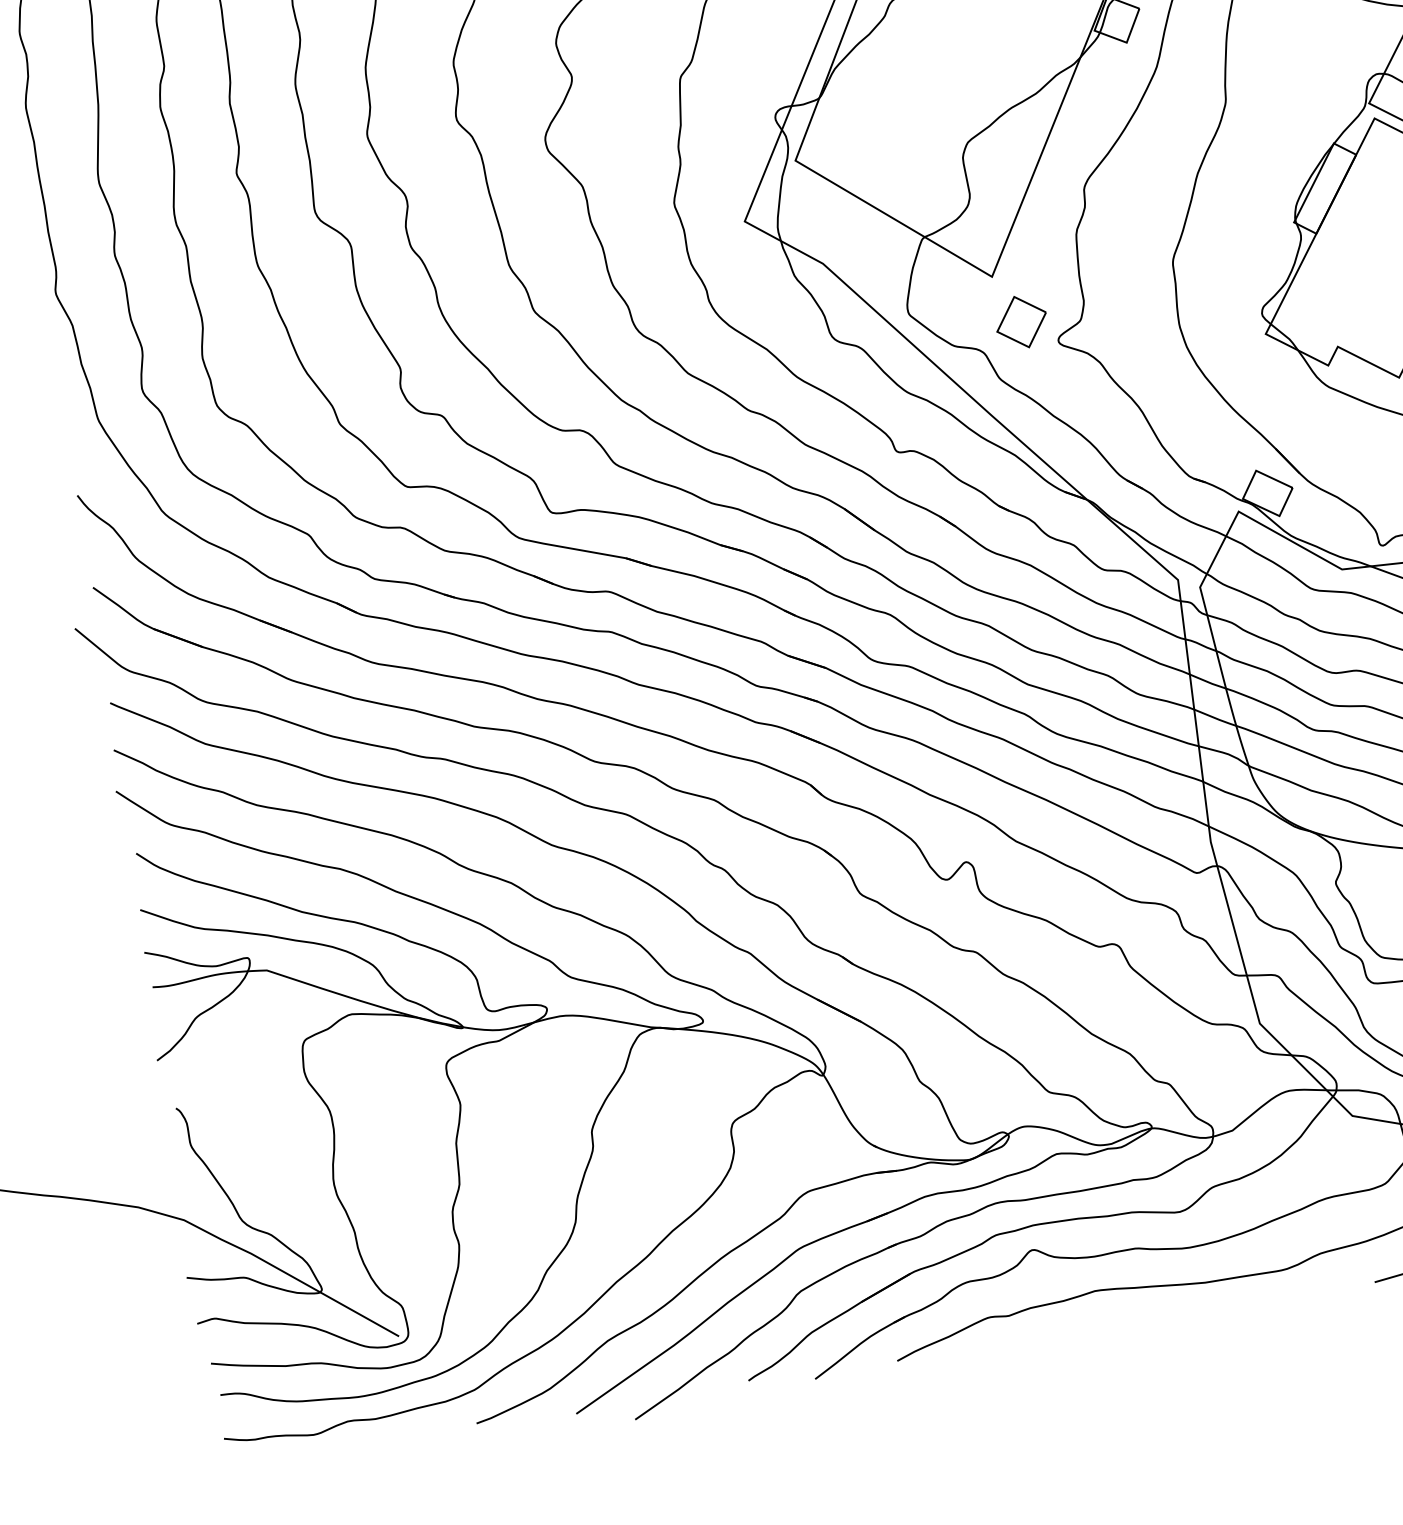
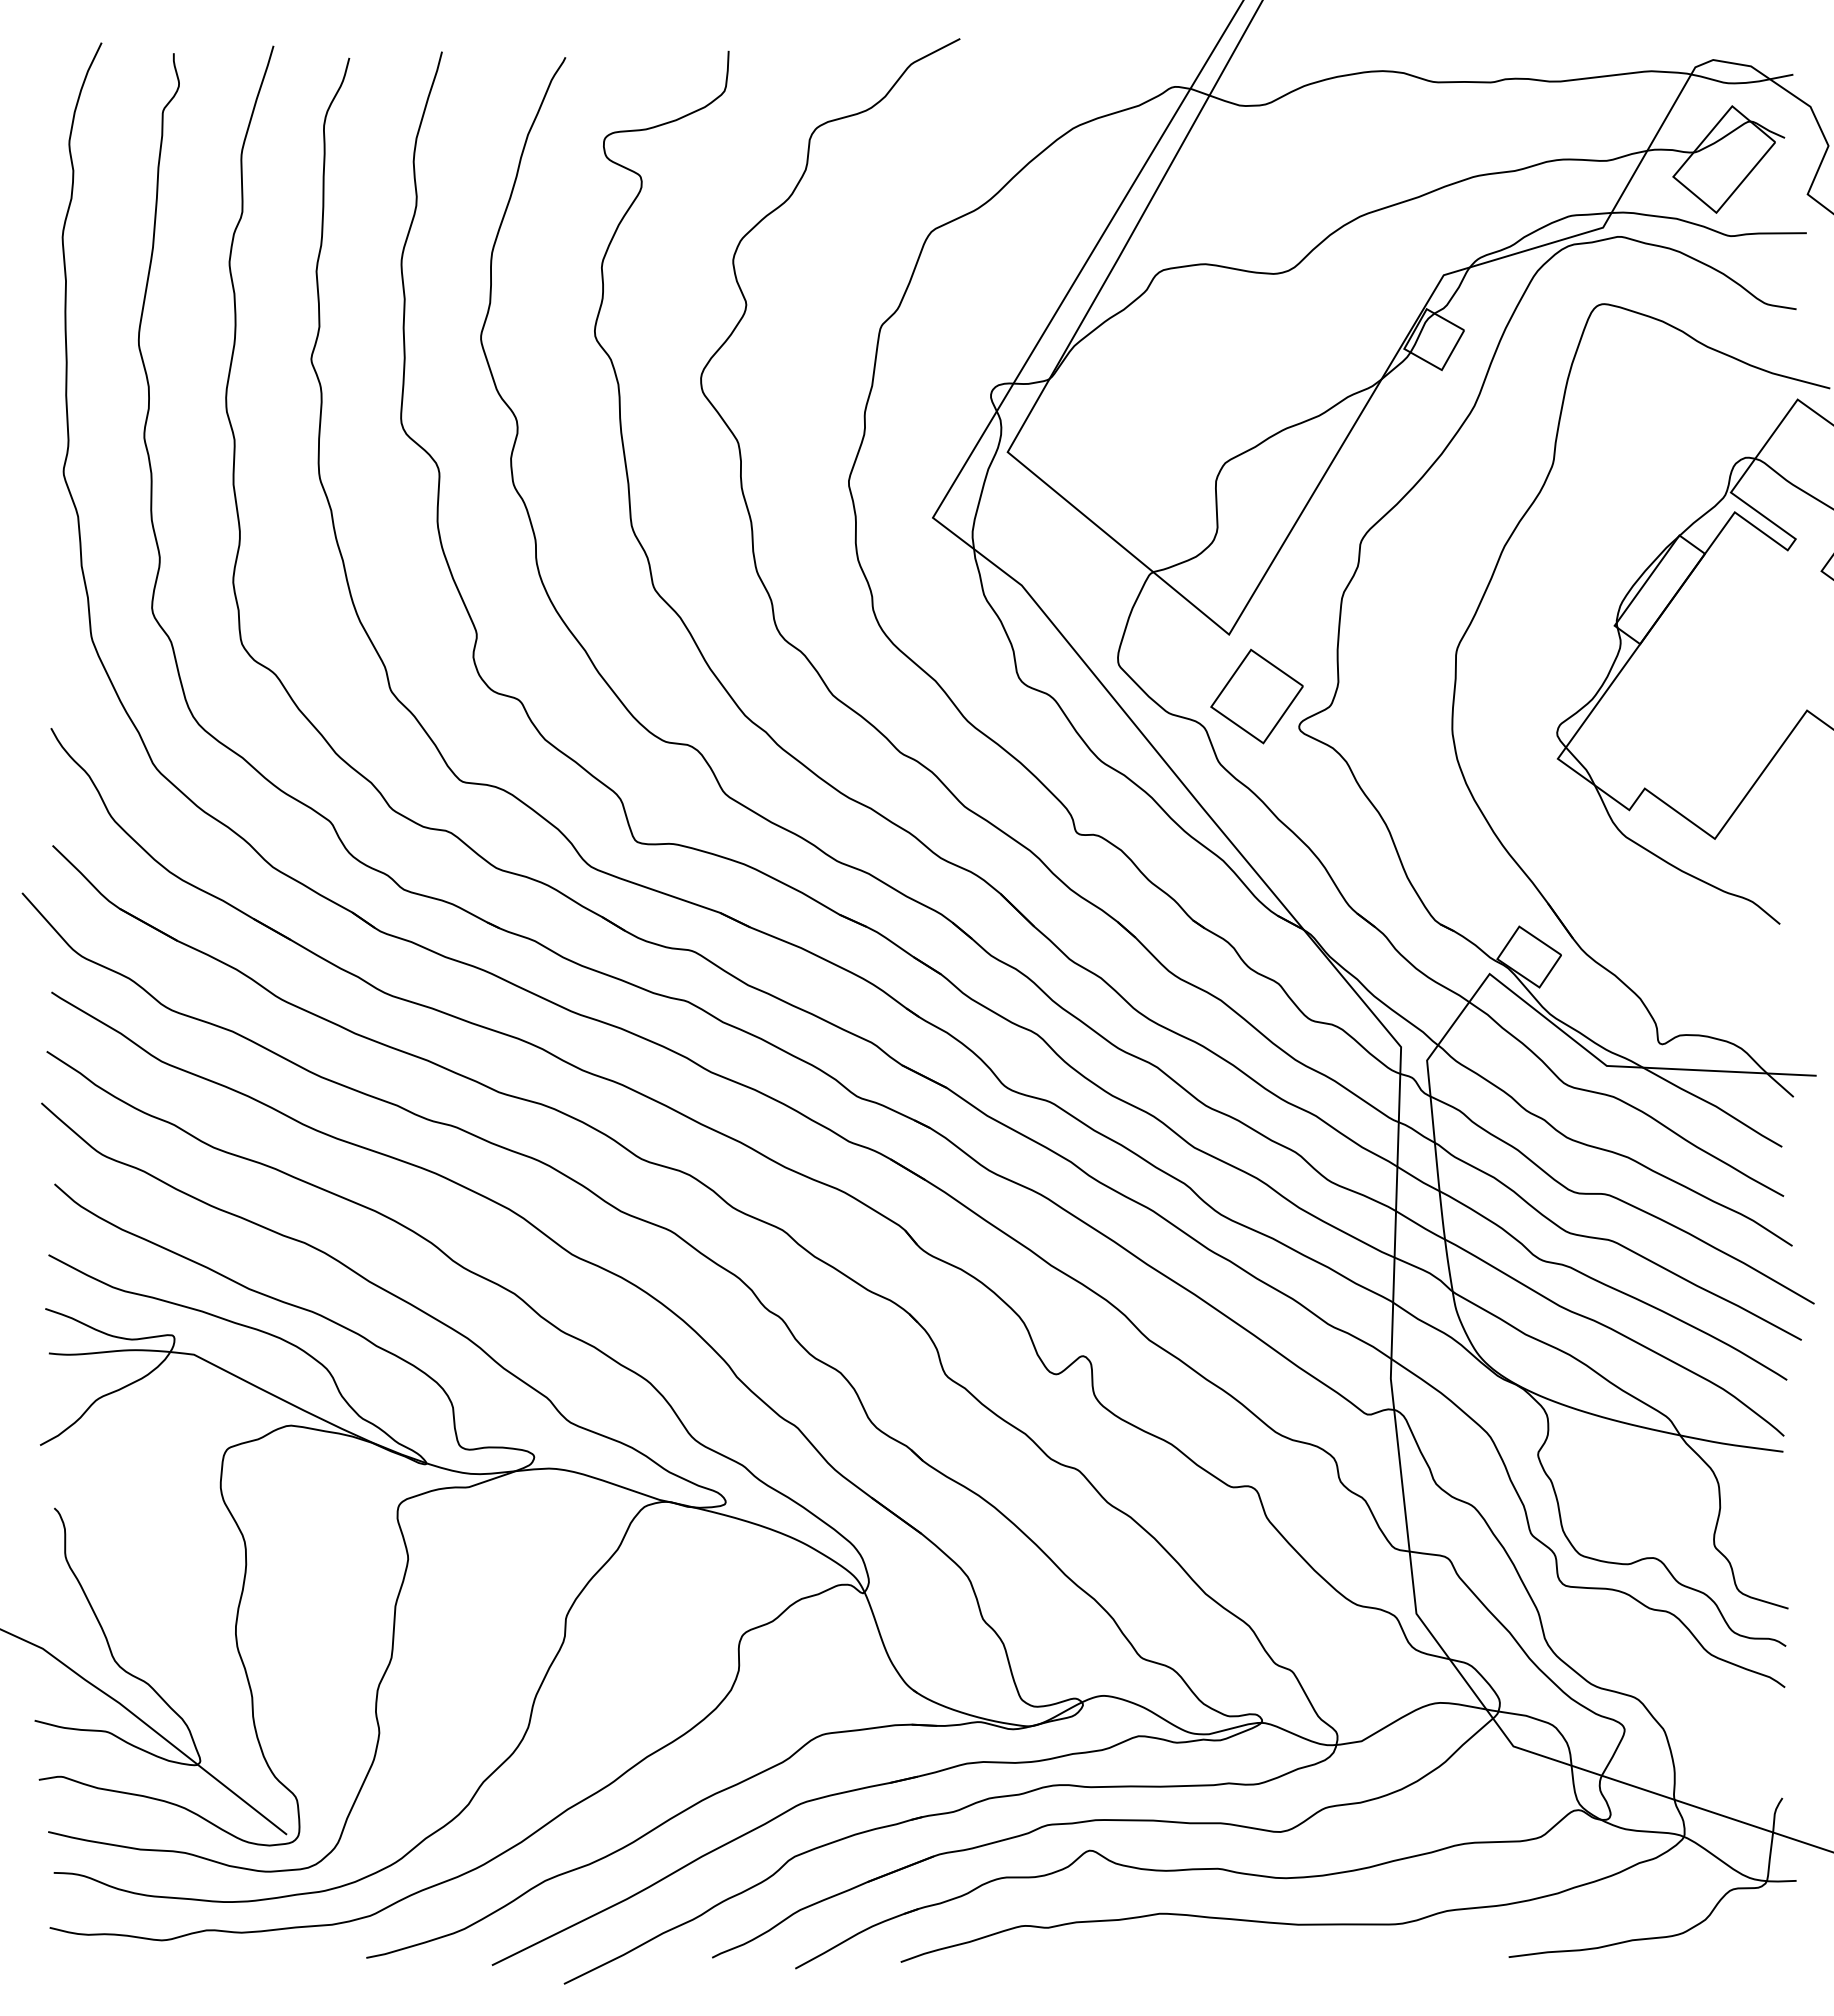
part: (1021, 322) -> (1256, 696), size x1.43

